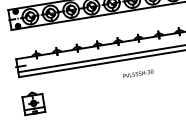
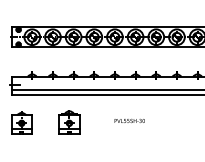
text: (138, 73) -> (129, 120), moved
part: (80, 94) -> (69, 122), added

